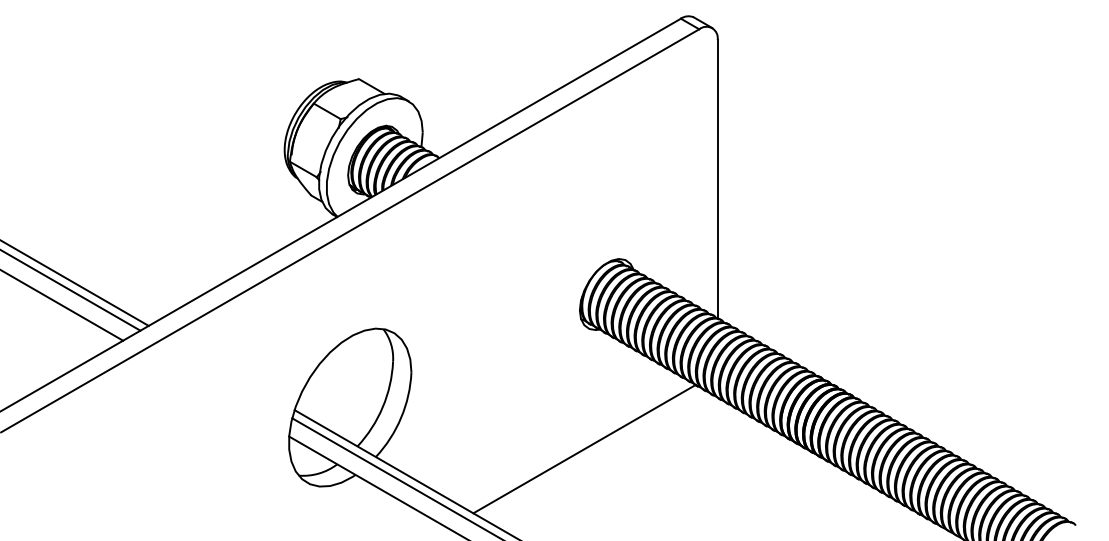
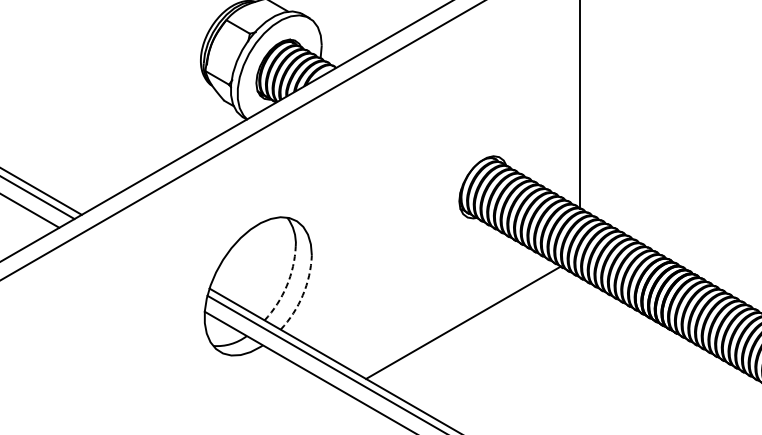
arc: (382, 407) -> (286, 286), solid -> dashed
arc: (401, 417) -> (303, 295), solid -> dashed

